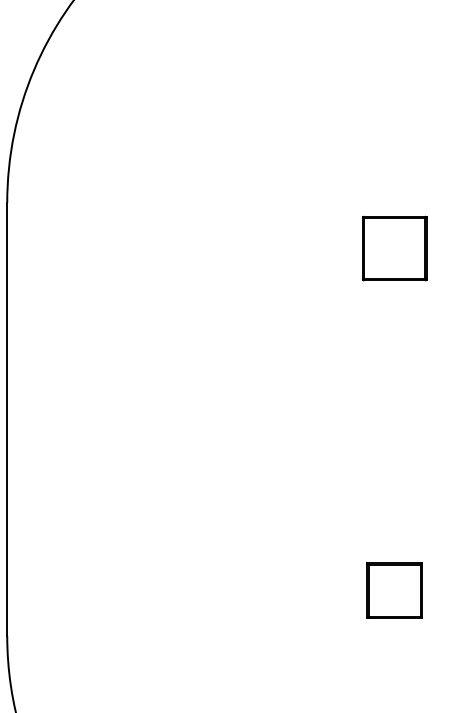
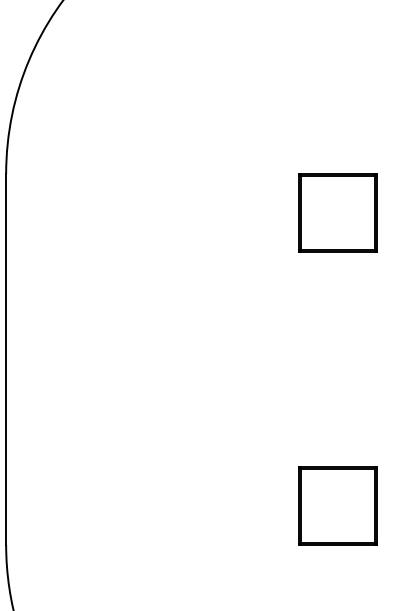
part: (394, 247) -> (337, 212), size x1.43
part: (394, 590) -> (337, 505), size x1.67

